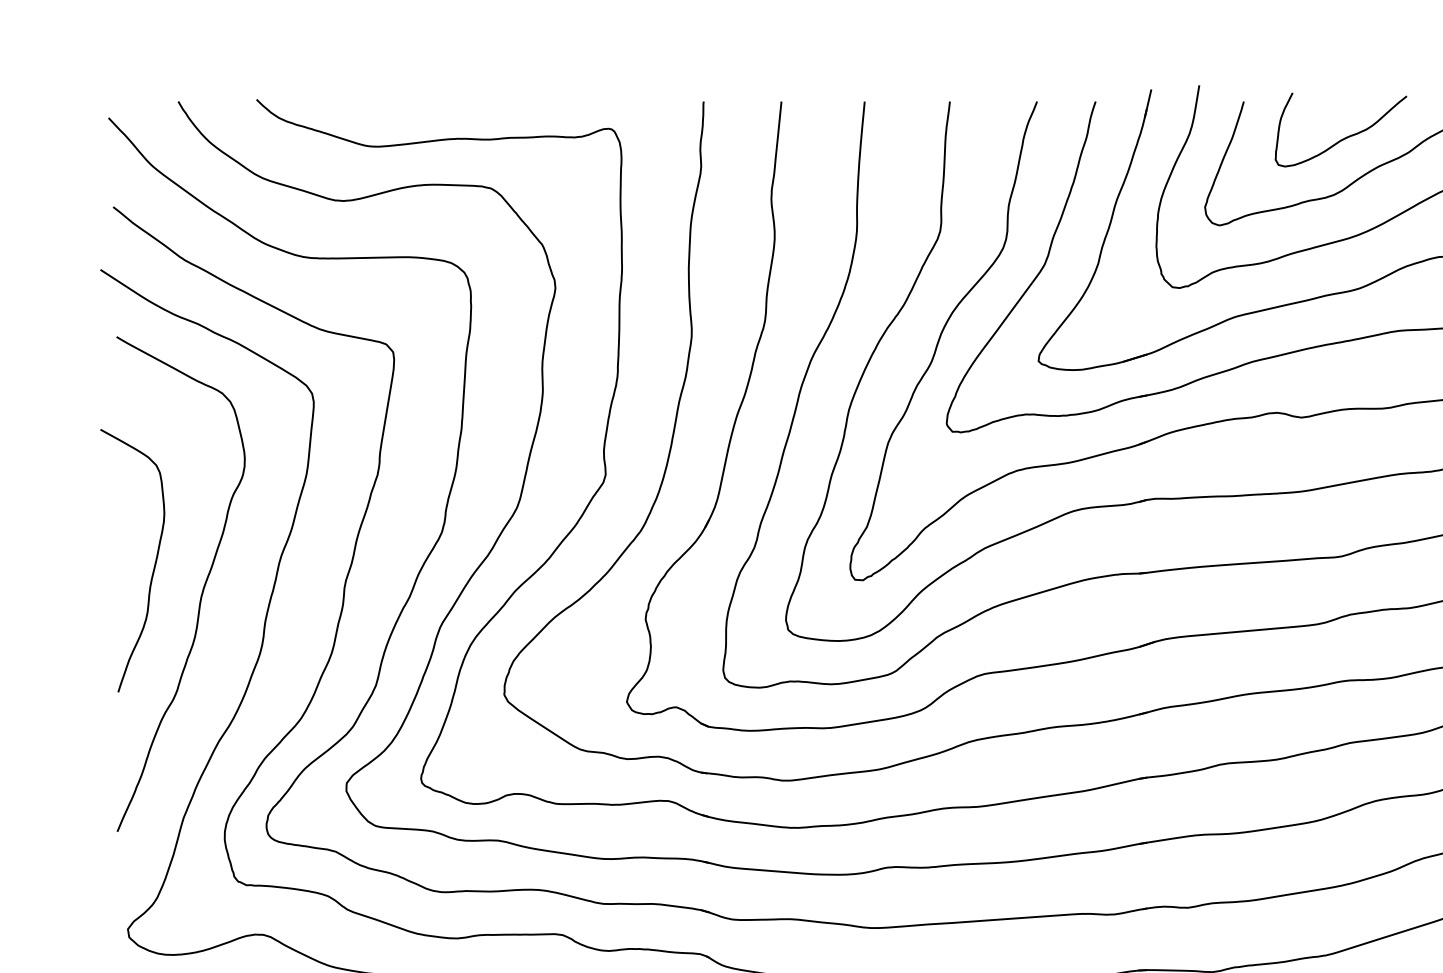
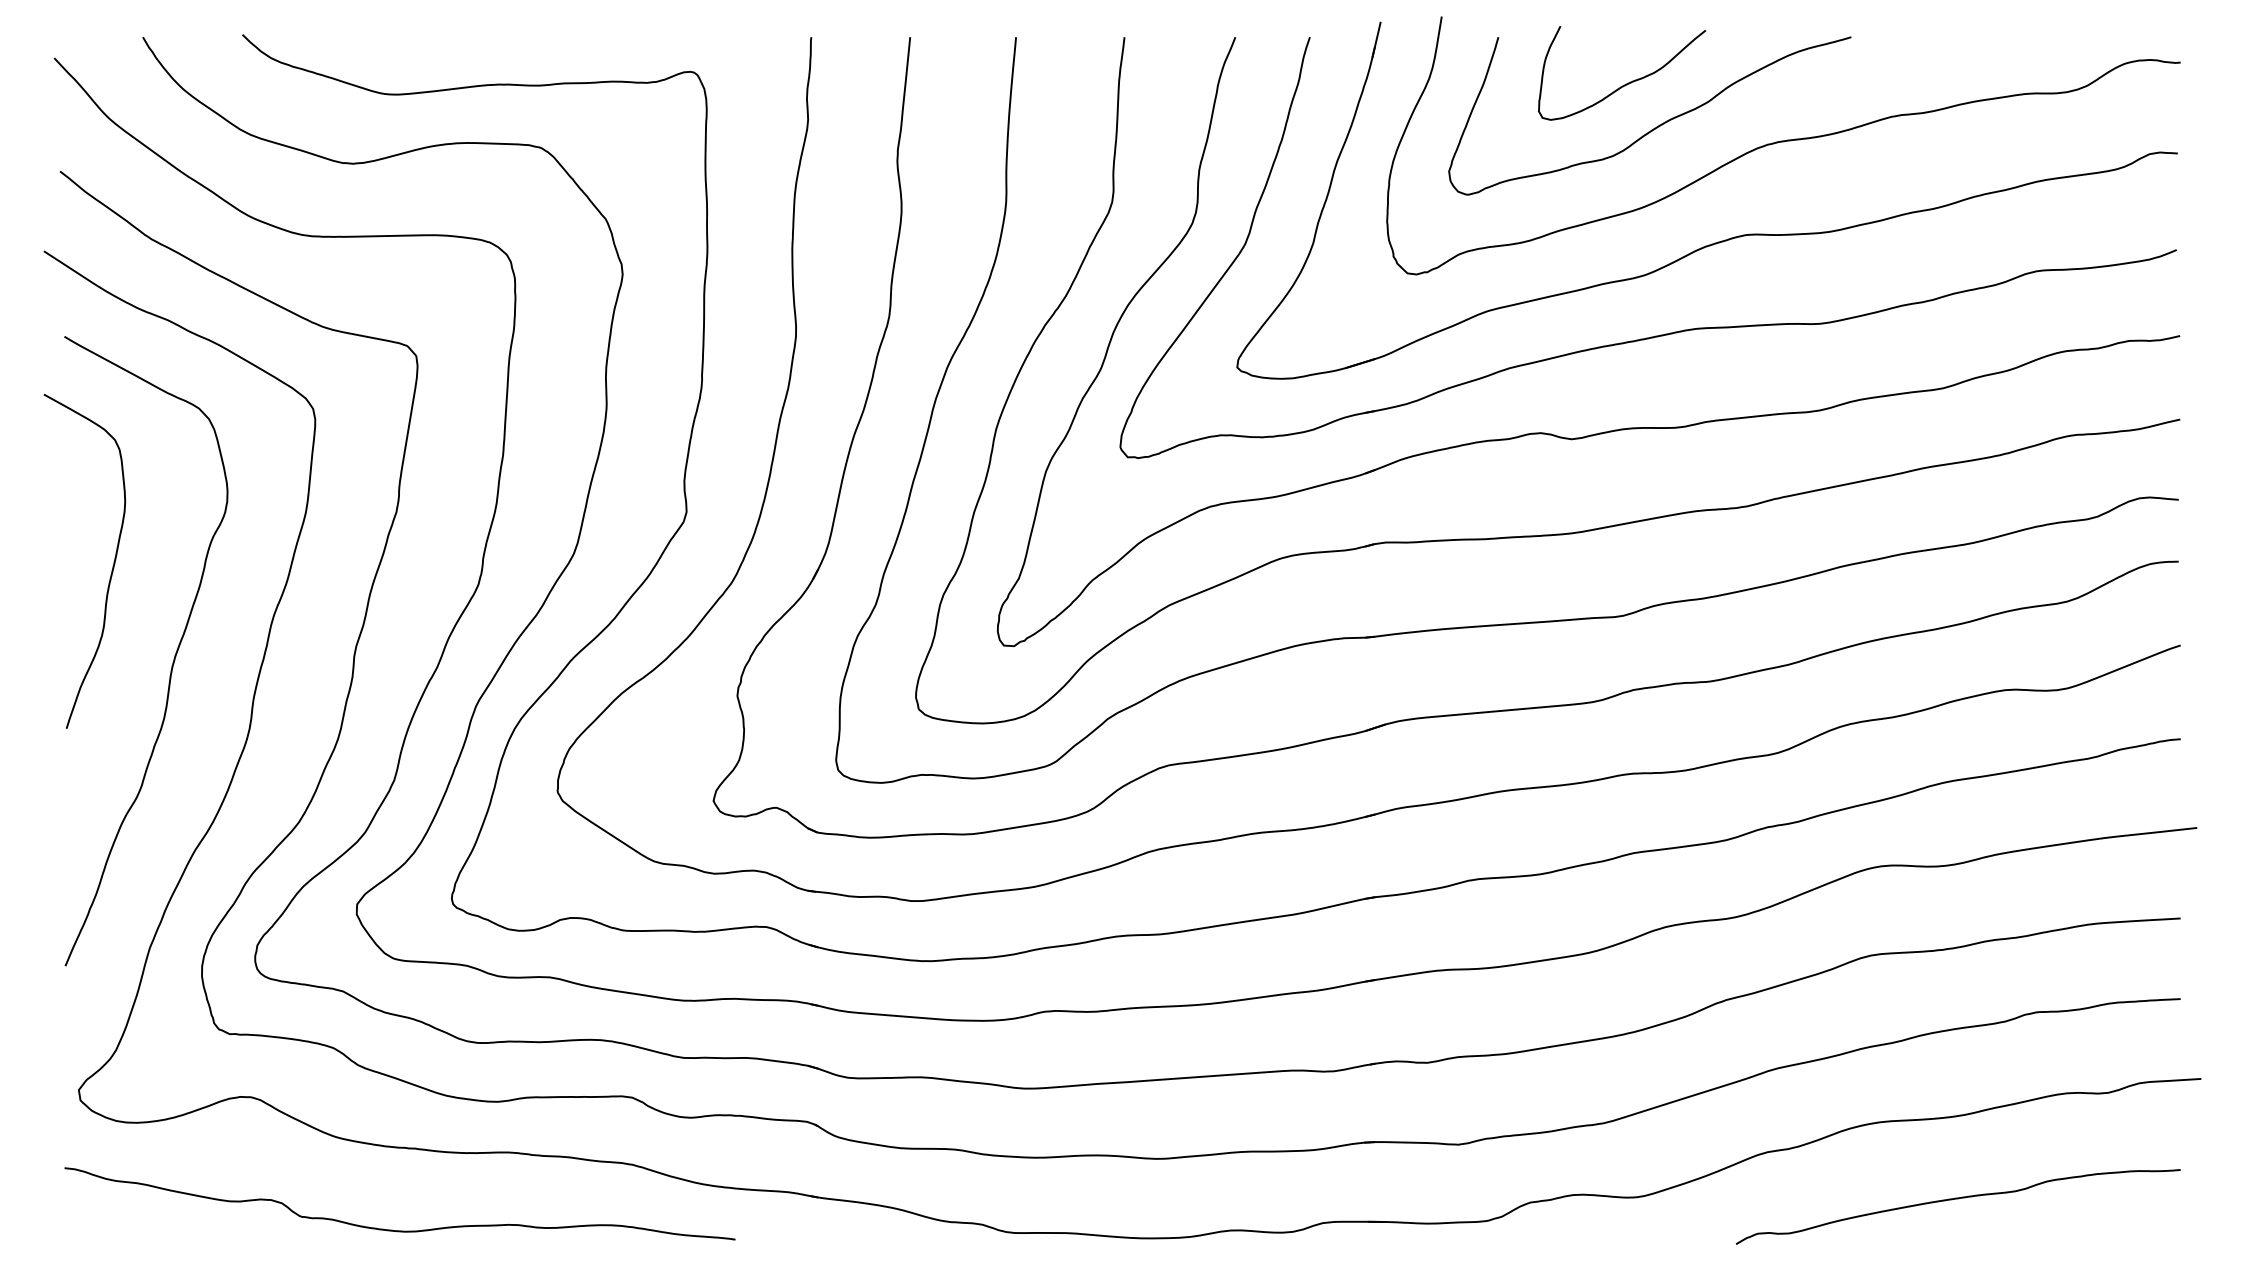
curve: (154, 564) -> (112, 566), moved

